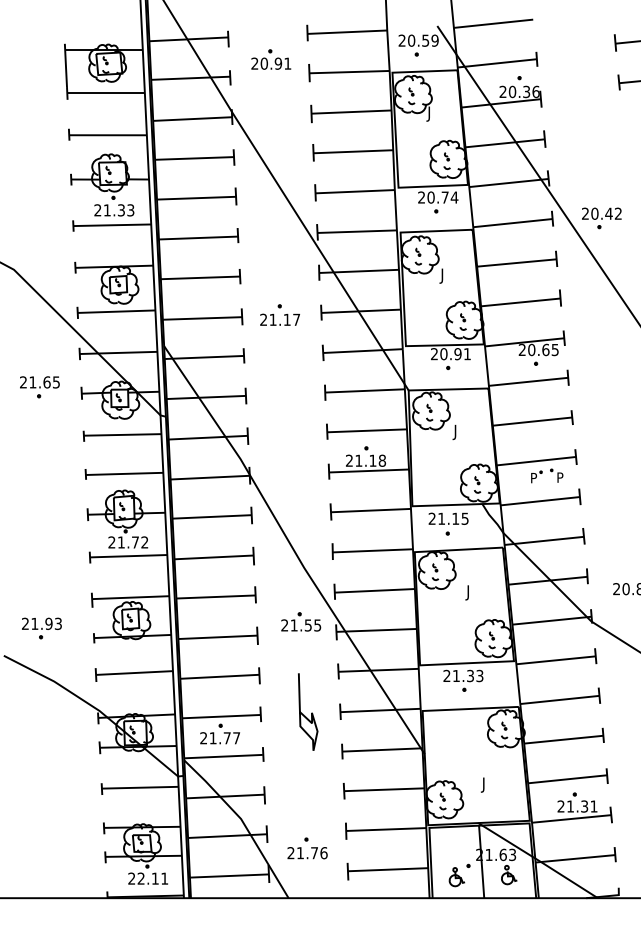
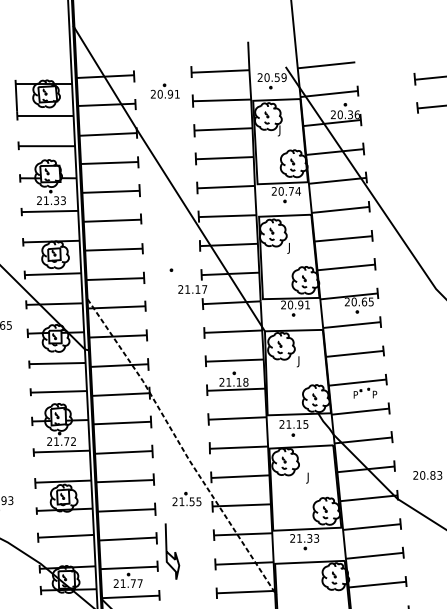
part: (601, 218) -> (404, 206), removed
text: (279, 319) -> (192, 289), moved
line: (293, 550) -> (181, 447), solid -> dashed
curve: (311, 712) -> (174, 551), moved

